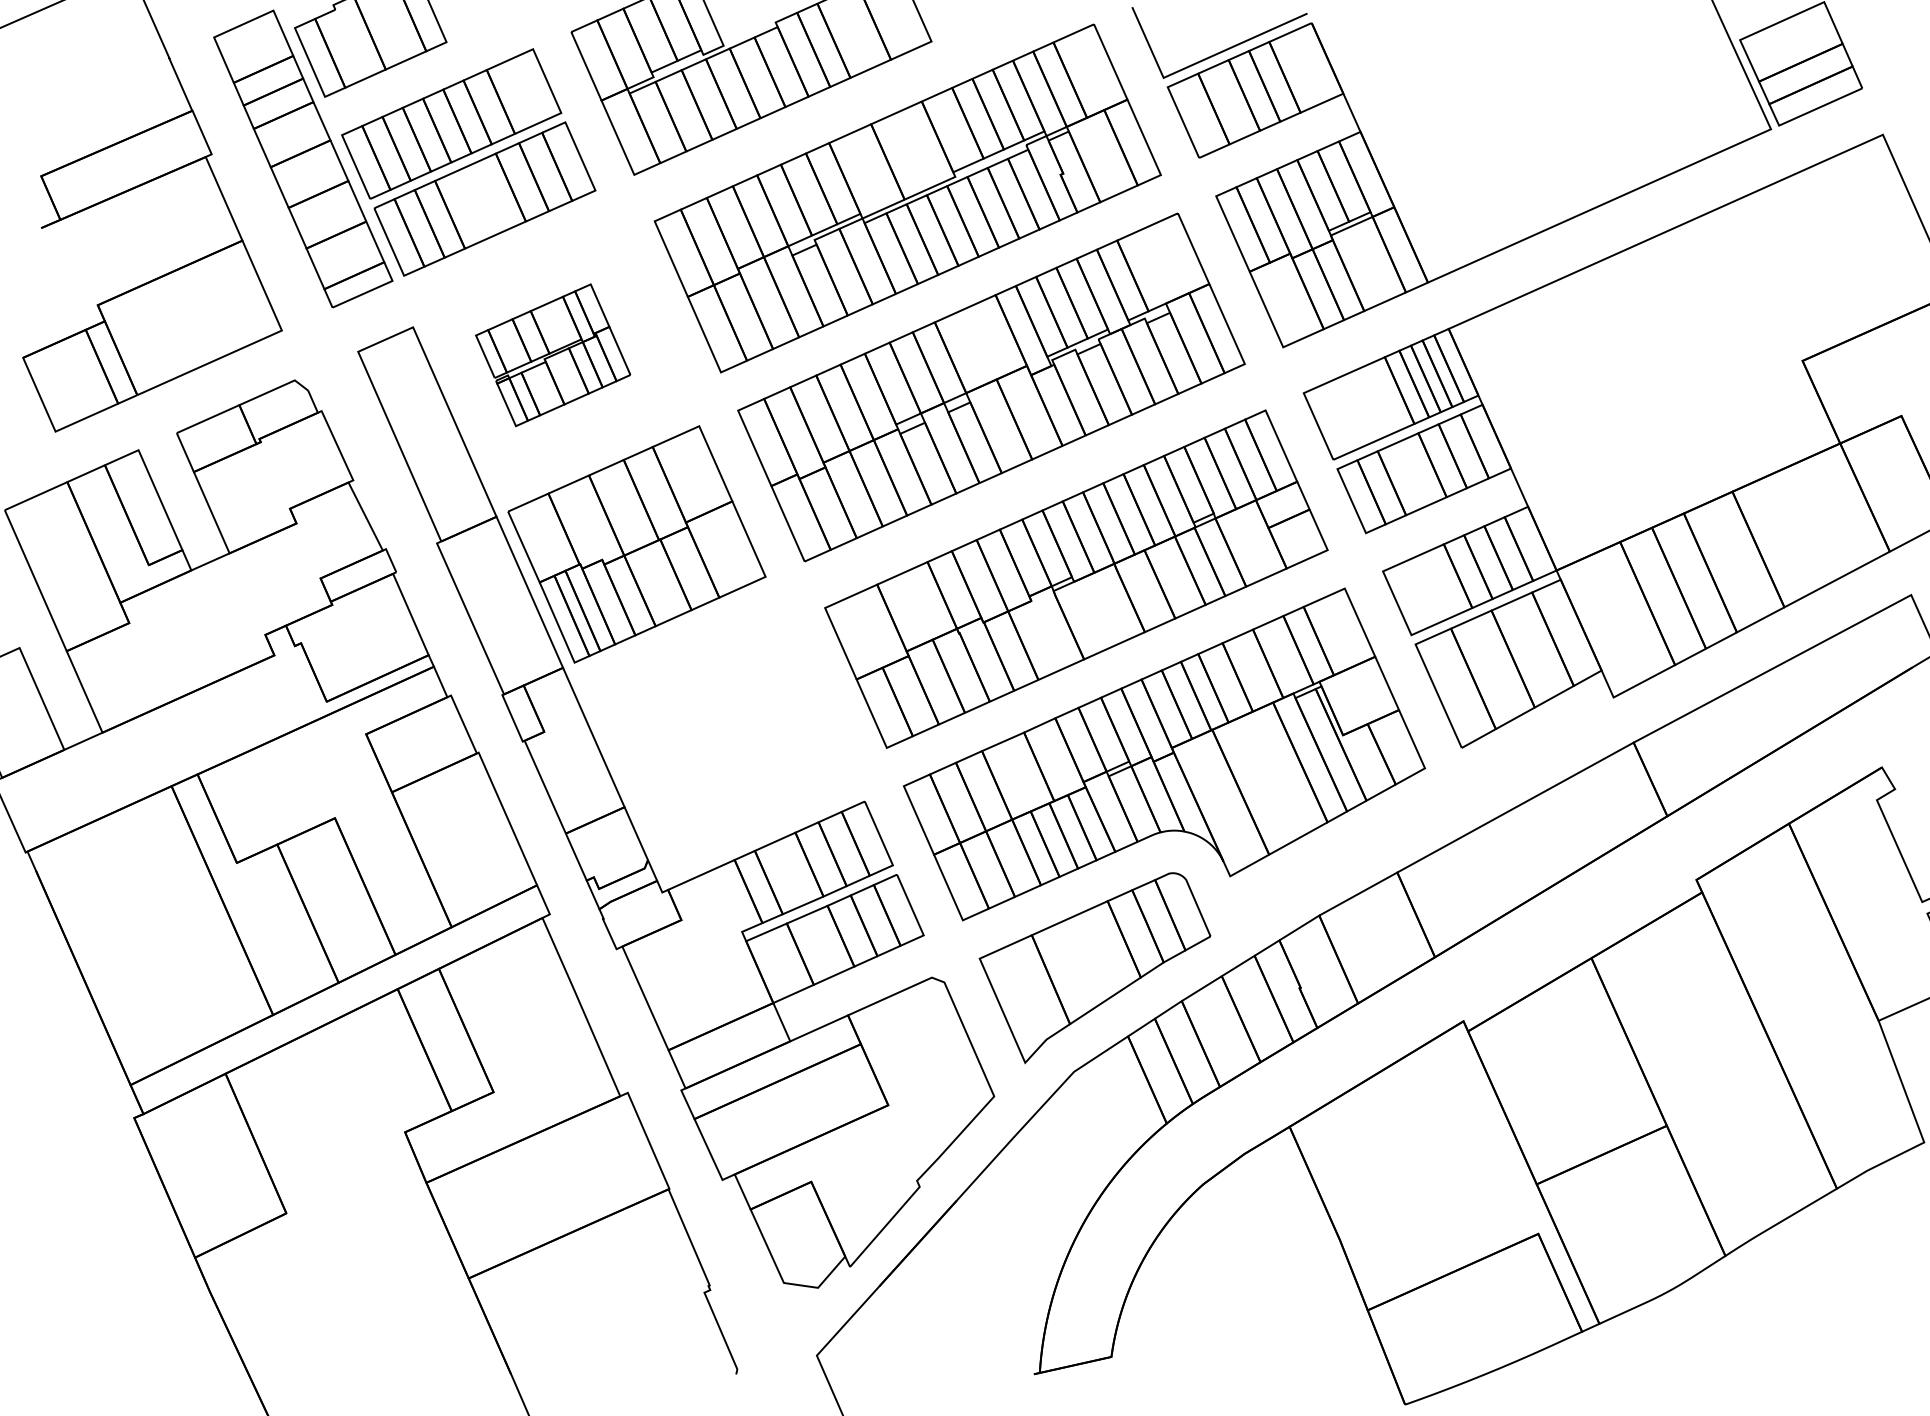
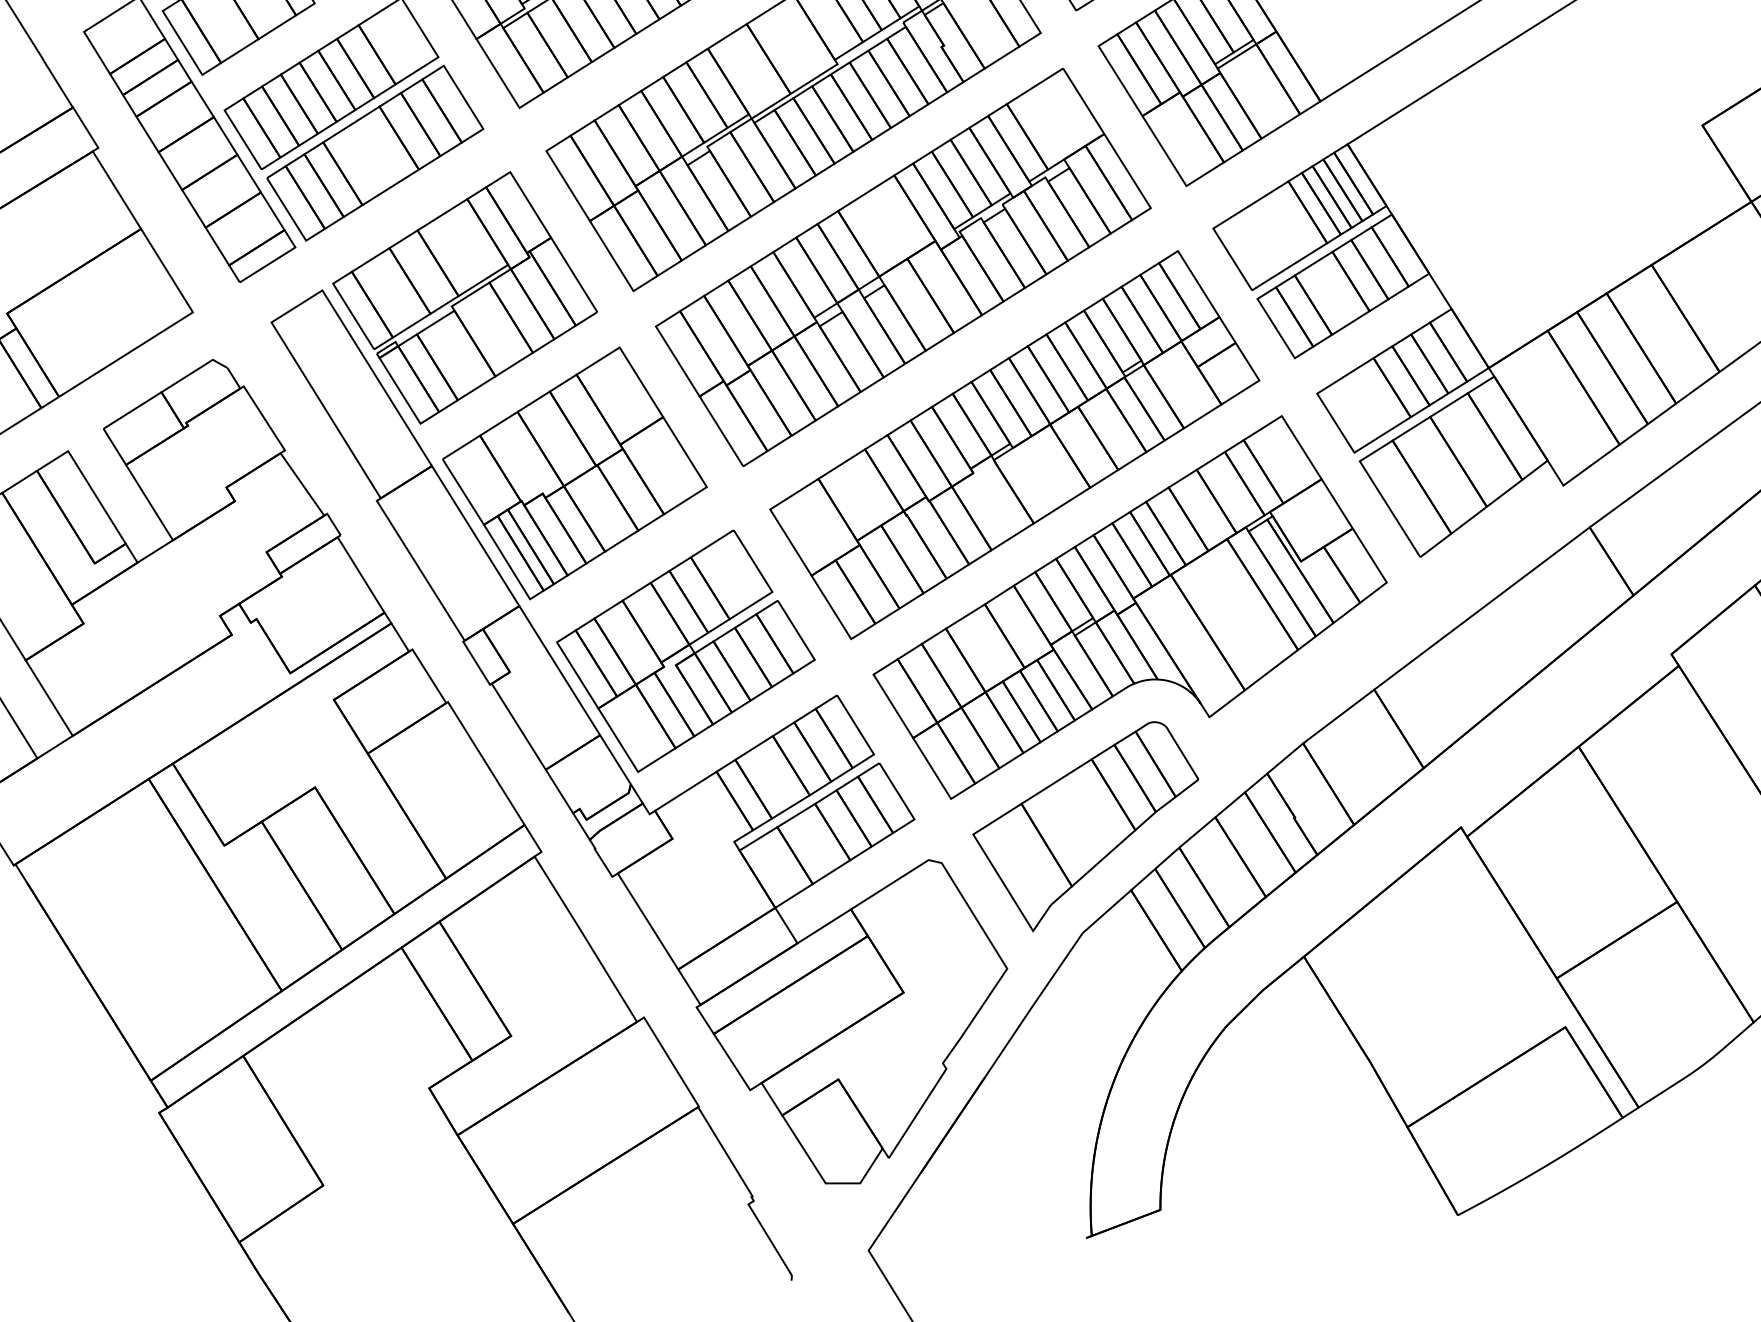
part: (552, 355) -> (464, 298), size x1.67
part: (721, 735) -> (685, 650), added

